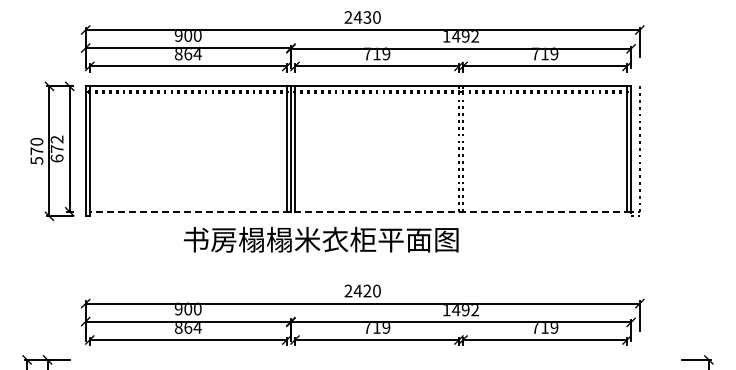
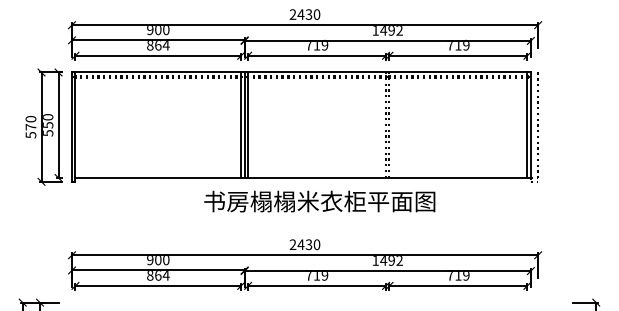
text: (56, 148) -> (47, 124), 672 -> 550
line: (360, 211) -> (303, 177), dashed -> solid
text: (320, 239) -> (319, 201), moved
text: (367, 291) -> (309, 245), 2420 -> 2430

